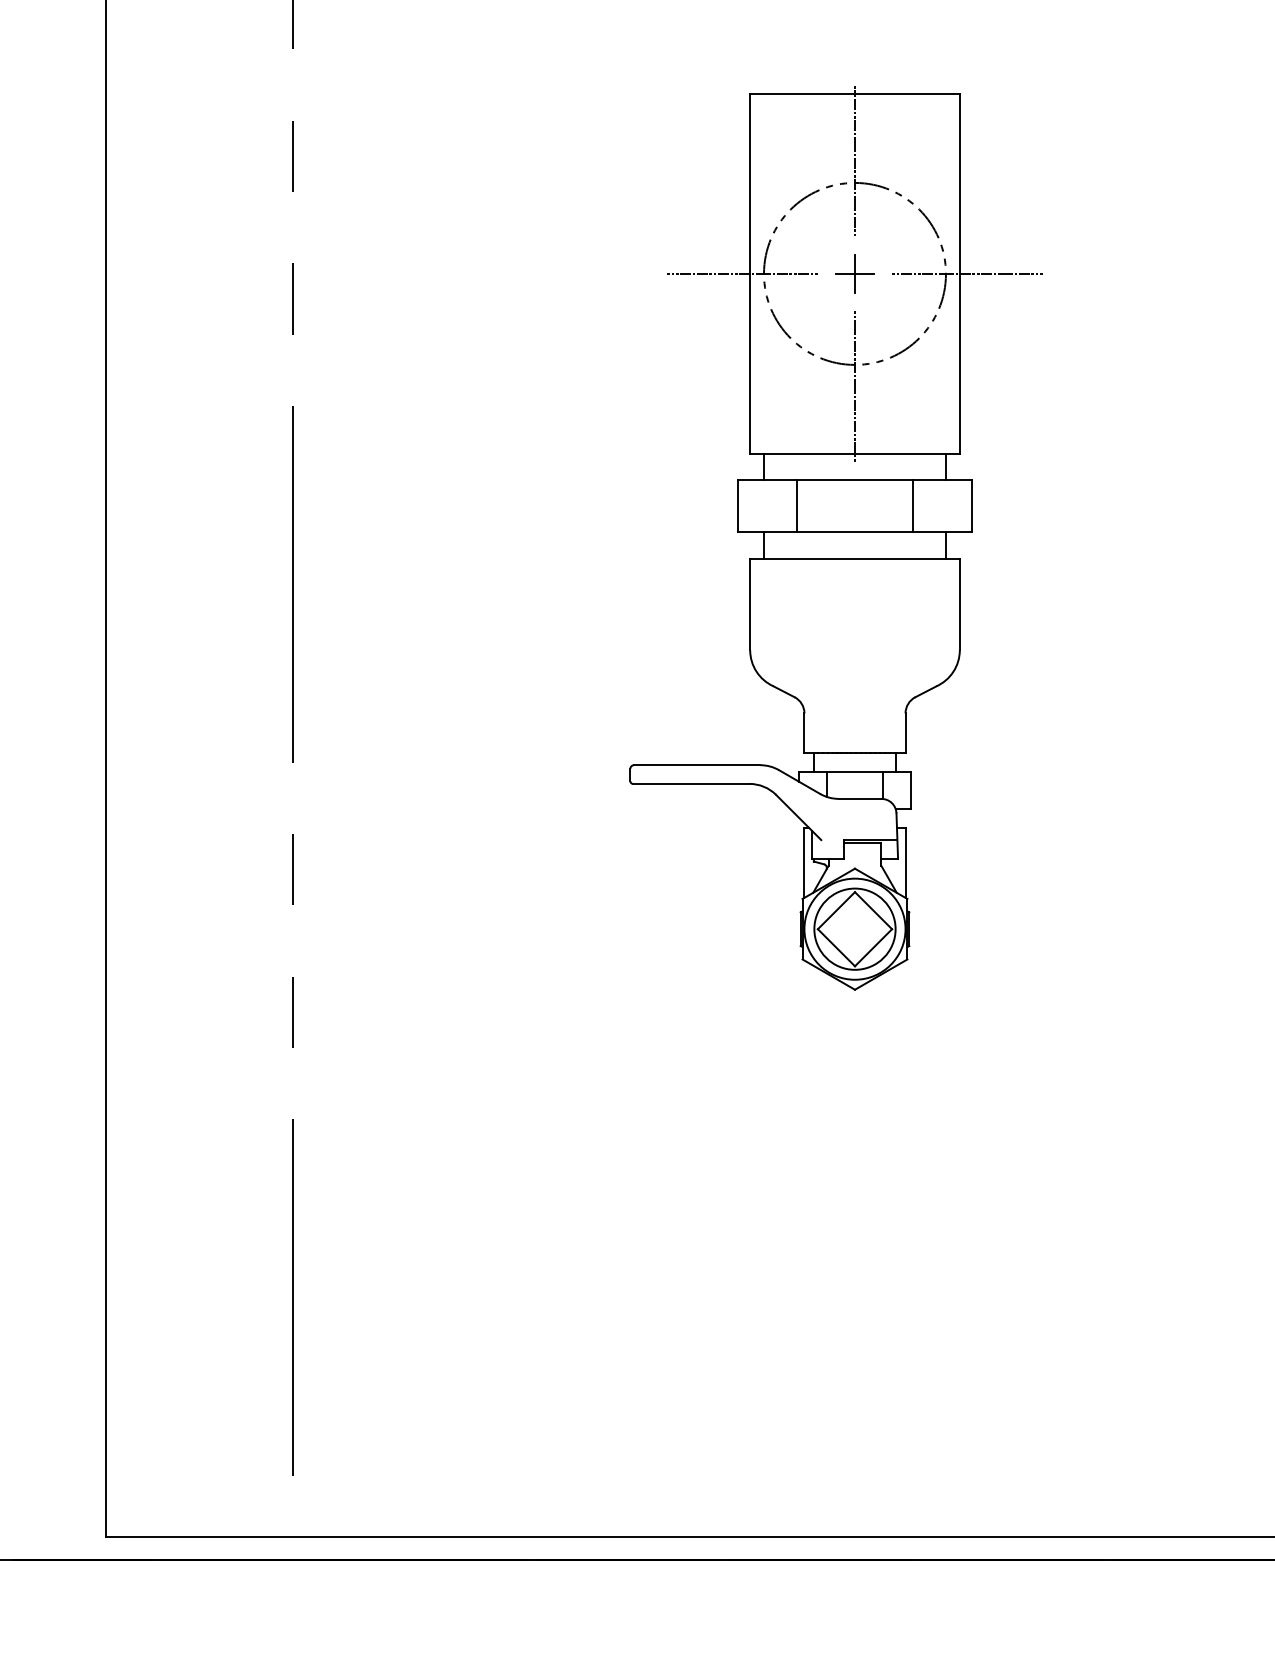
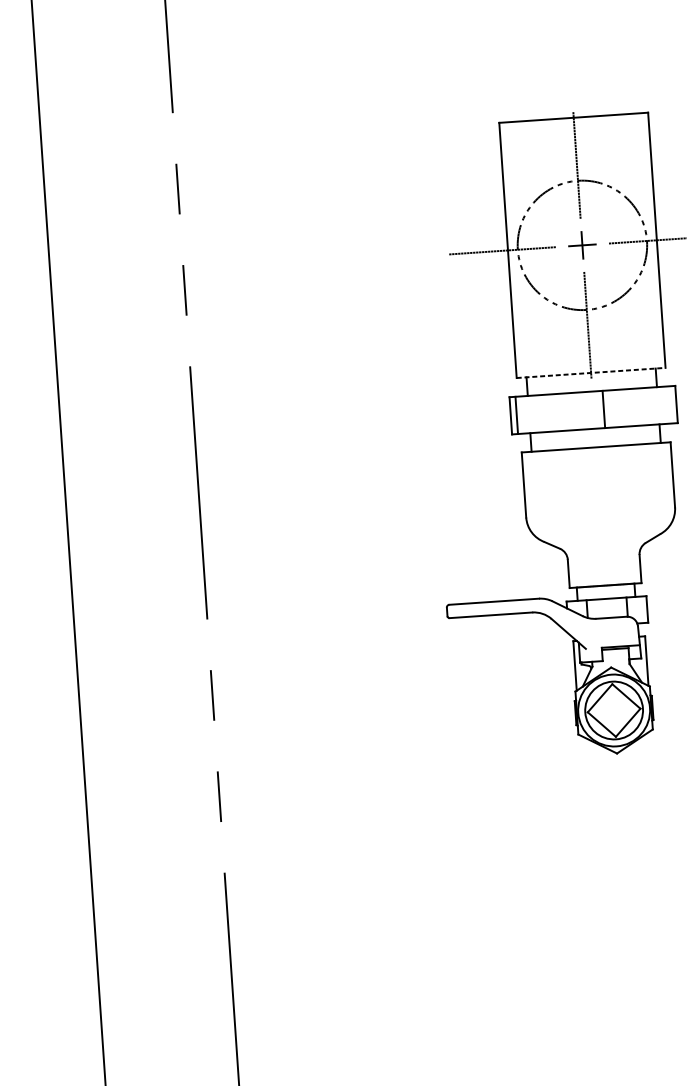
line: (854, 453) -> (590, 372), solid -> dashed
line: (796, 505) -> (516, 415), moved
line: (913, 505) -> (603, 409), moved

